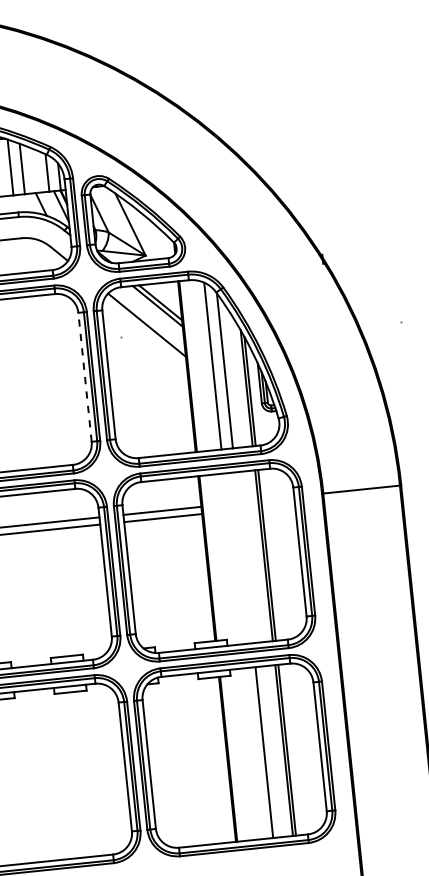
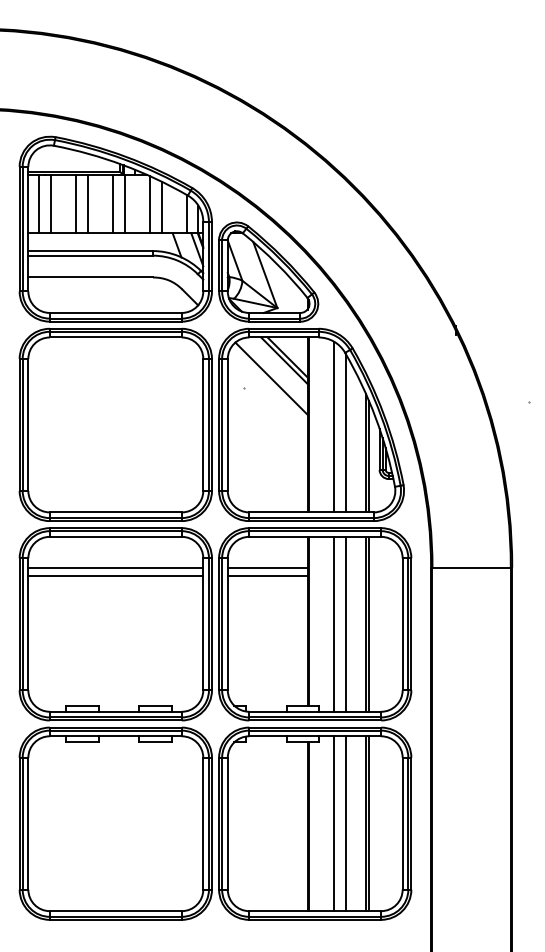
line: (85, 376) -> (203, 424), dashed -> solid
line: (244, 556) -> (345, 623), added
line: (232, 558) -> (333, 623), added
line: (252, 753) -> (333, 823), added

